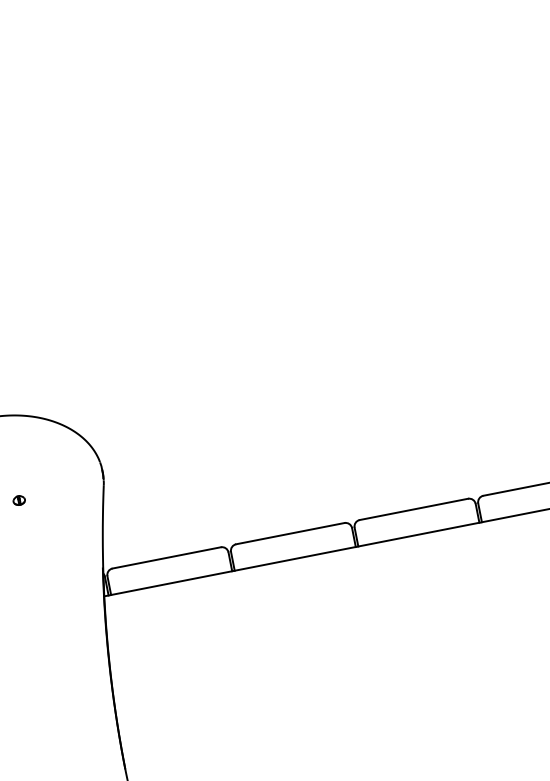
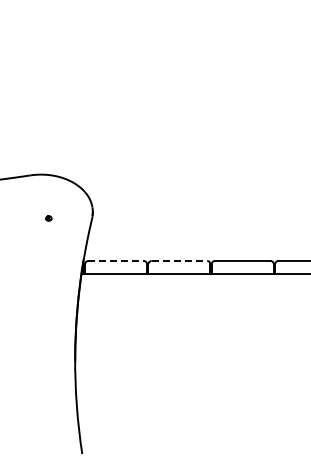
line: (290, 534) -> (179, 261), solid -> dashed
line: (167, 558) -> (116, 261), solid -> dashed

